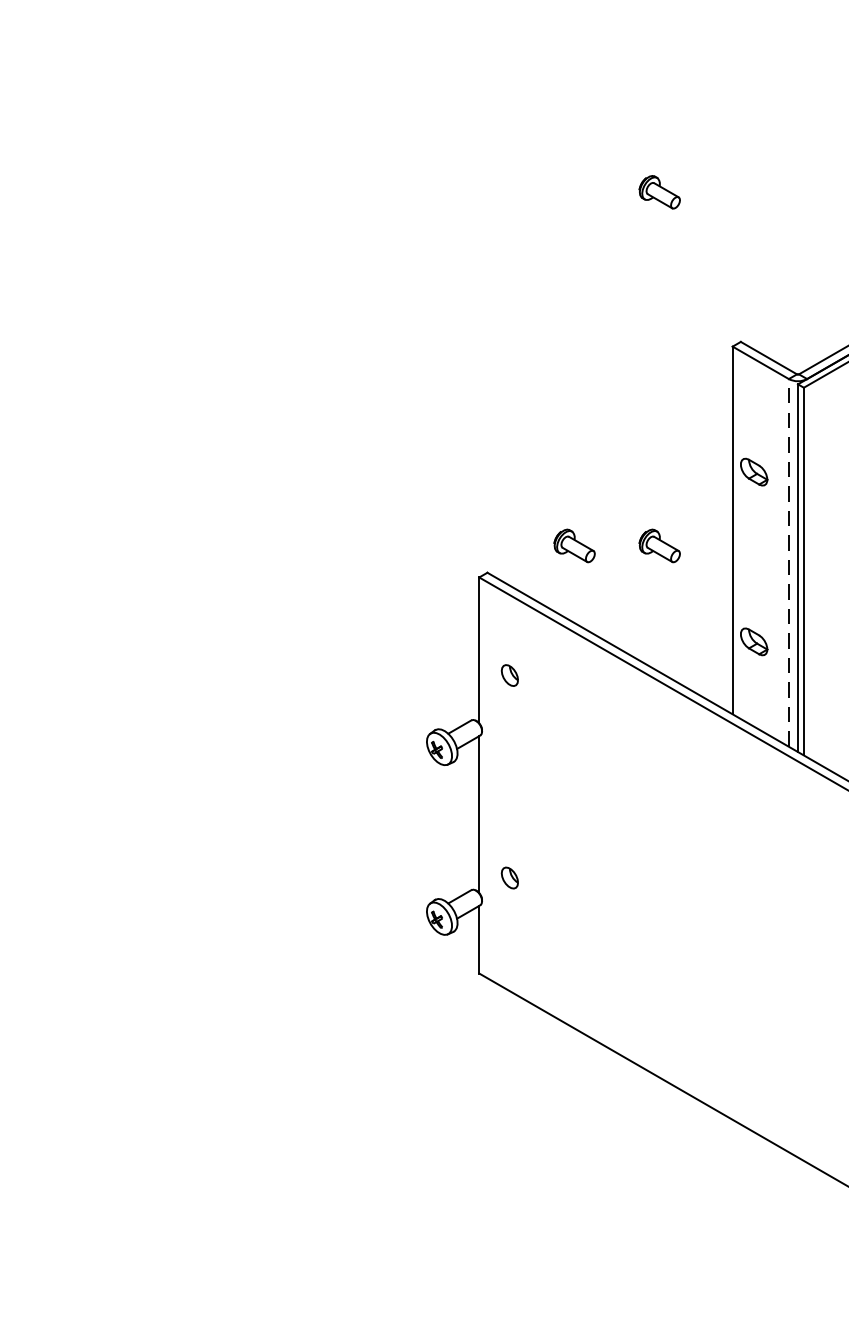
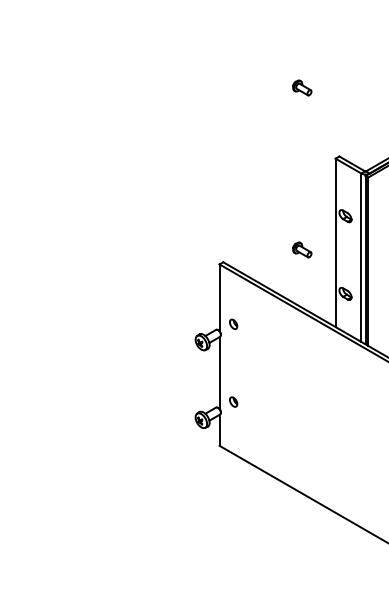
part: (575, 544) -> (263, 249), removed
line: (789, 562) -> (361, 257), dashed -> solid
part: (509, 673) -> (233, 323), moved

